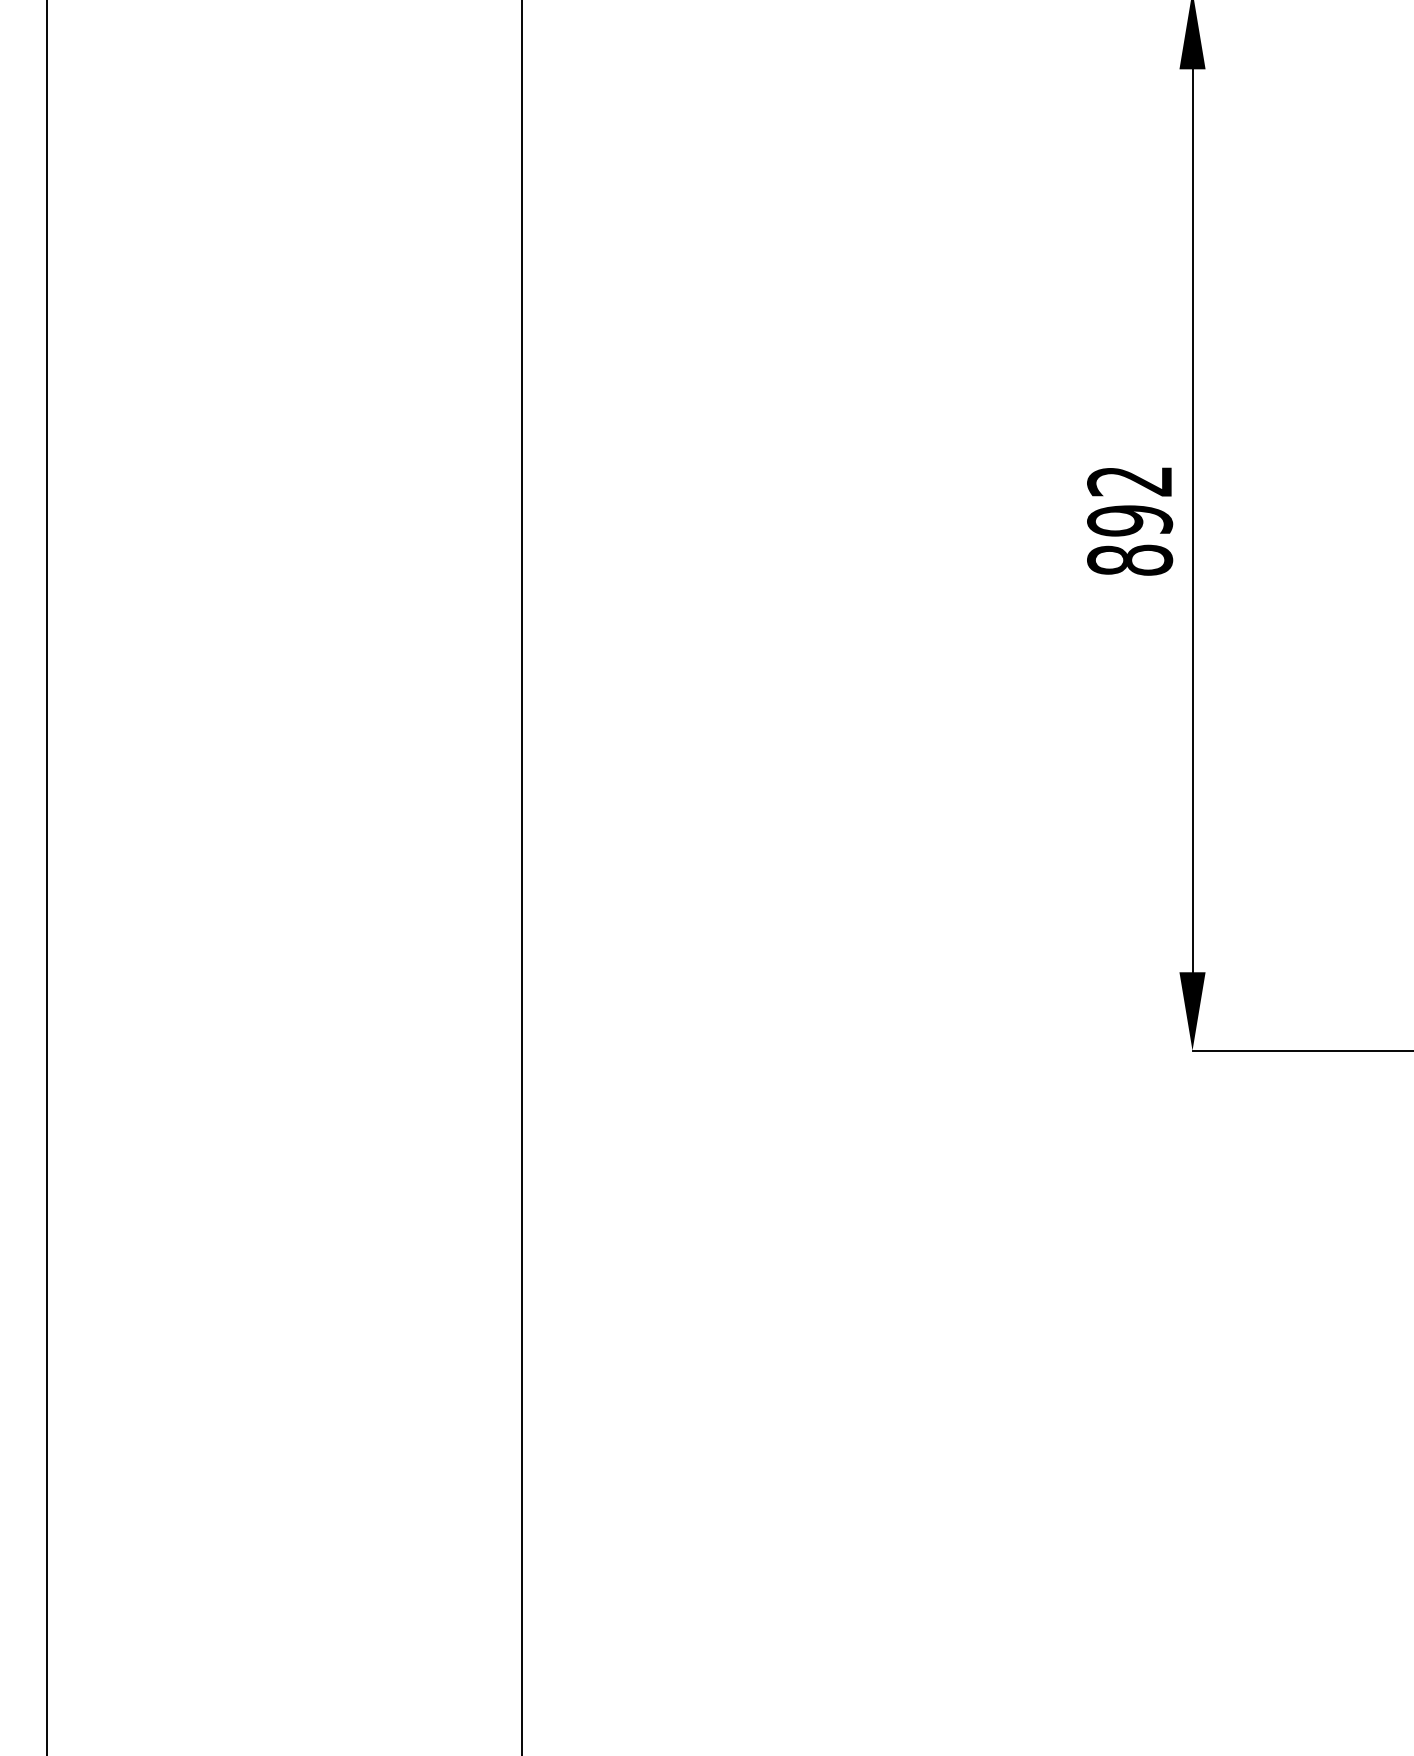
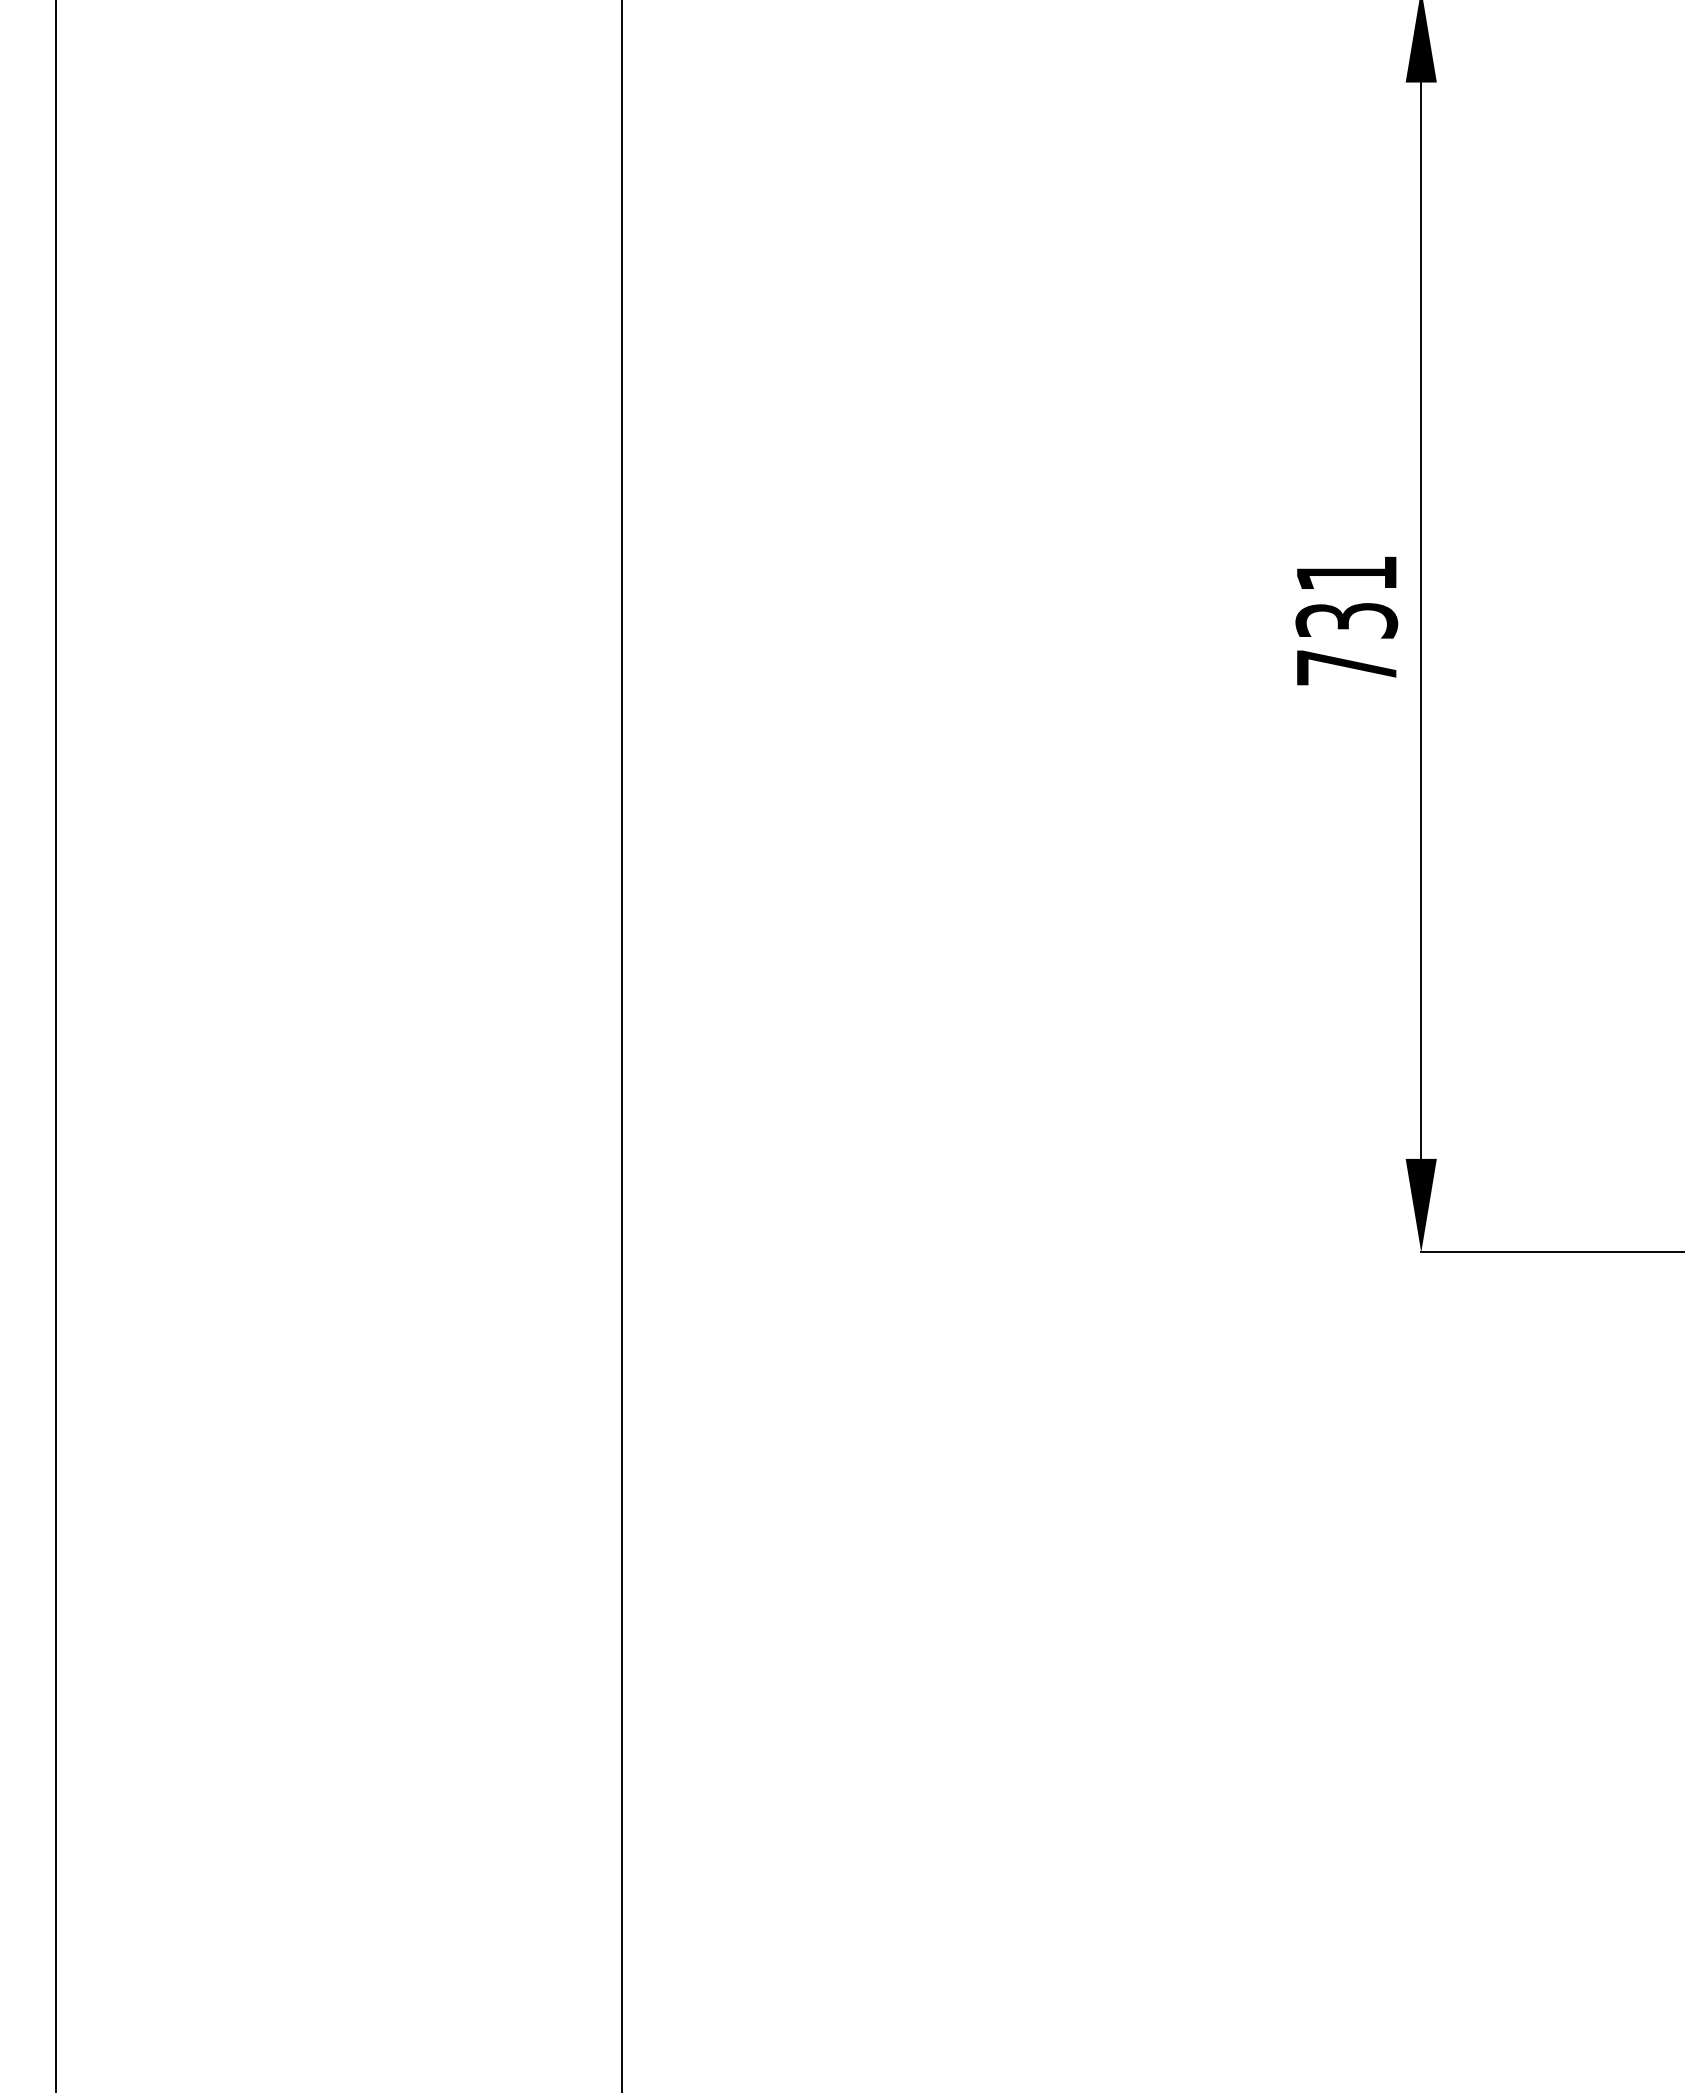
text: (1129, 521) -> (1346, 621), 892 -> 731

